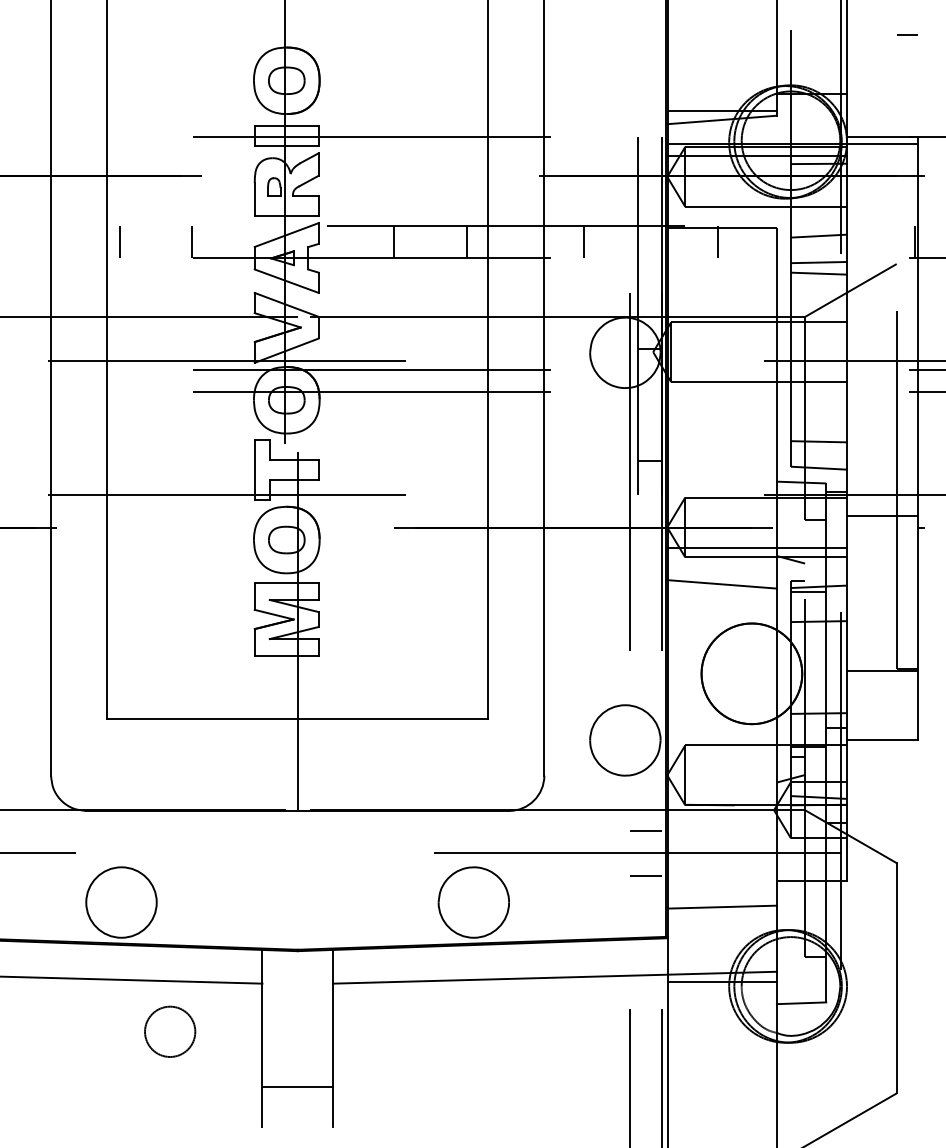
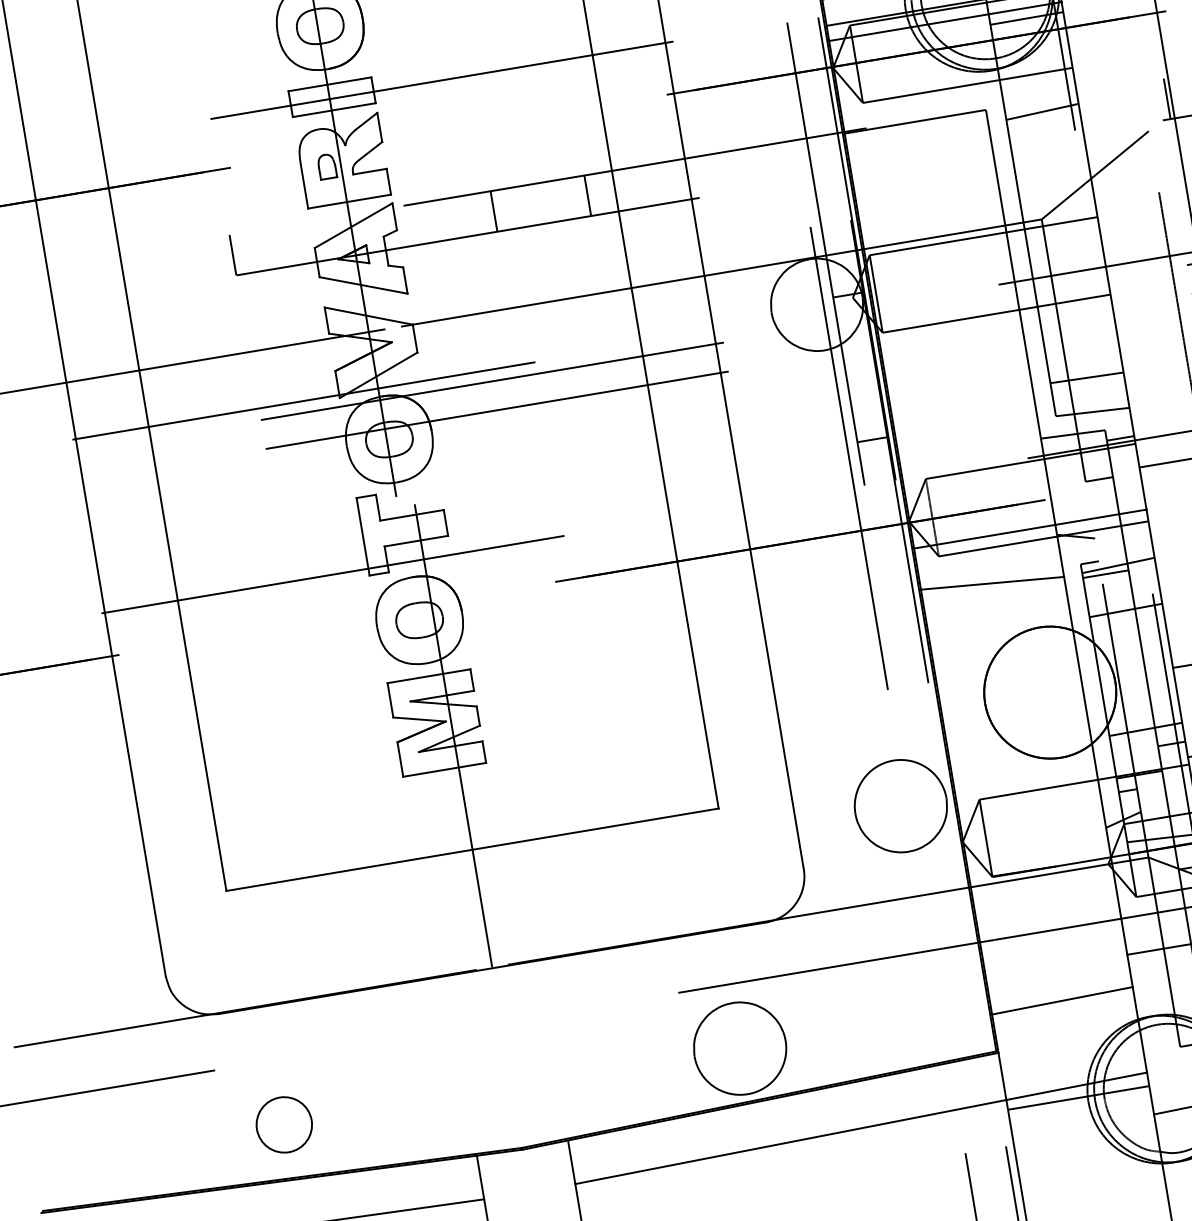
line: (119, 241) -> (138, 270), removed
line: (584, 241) -> (740, 169), removed
line: (718, 241) -> (913, 140), removed
line: (818, 262) -> (1047, 146), removed
line: (818, 273) -> (1049, 160), removed
line: (645, 831) -> (946, 919), removed
line: (645, 876) -> (956, 977), removed
circle: (121, 902) -> (284, 1124), size x0.6

